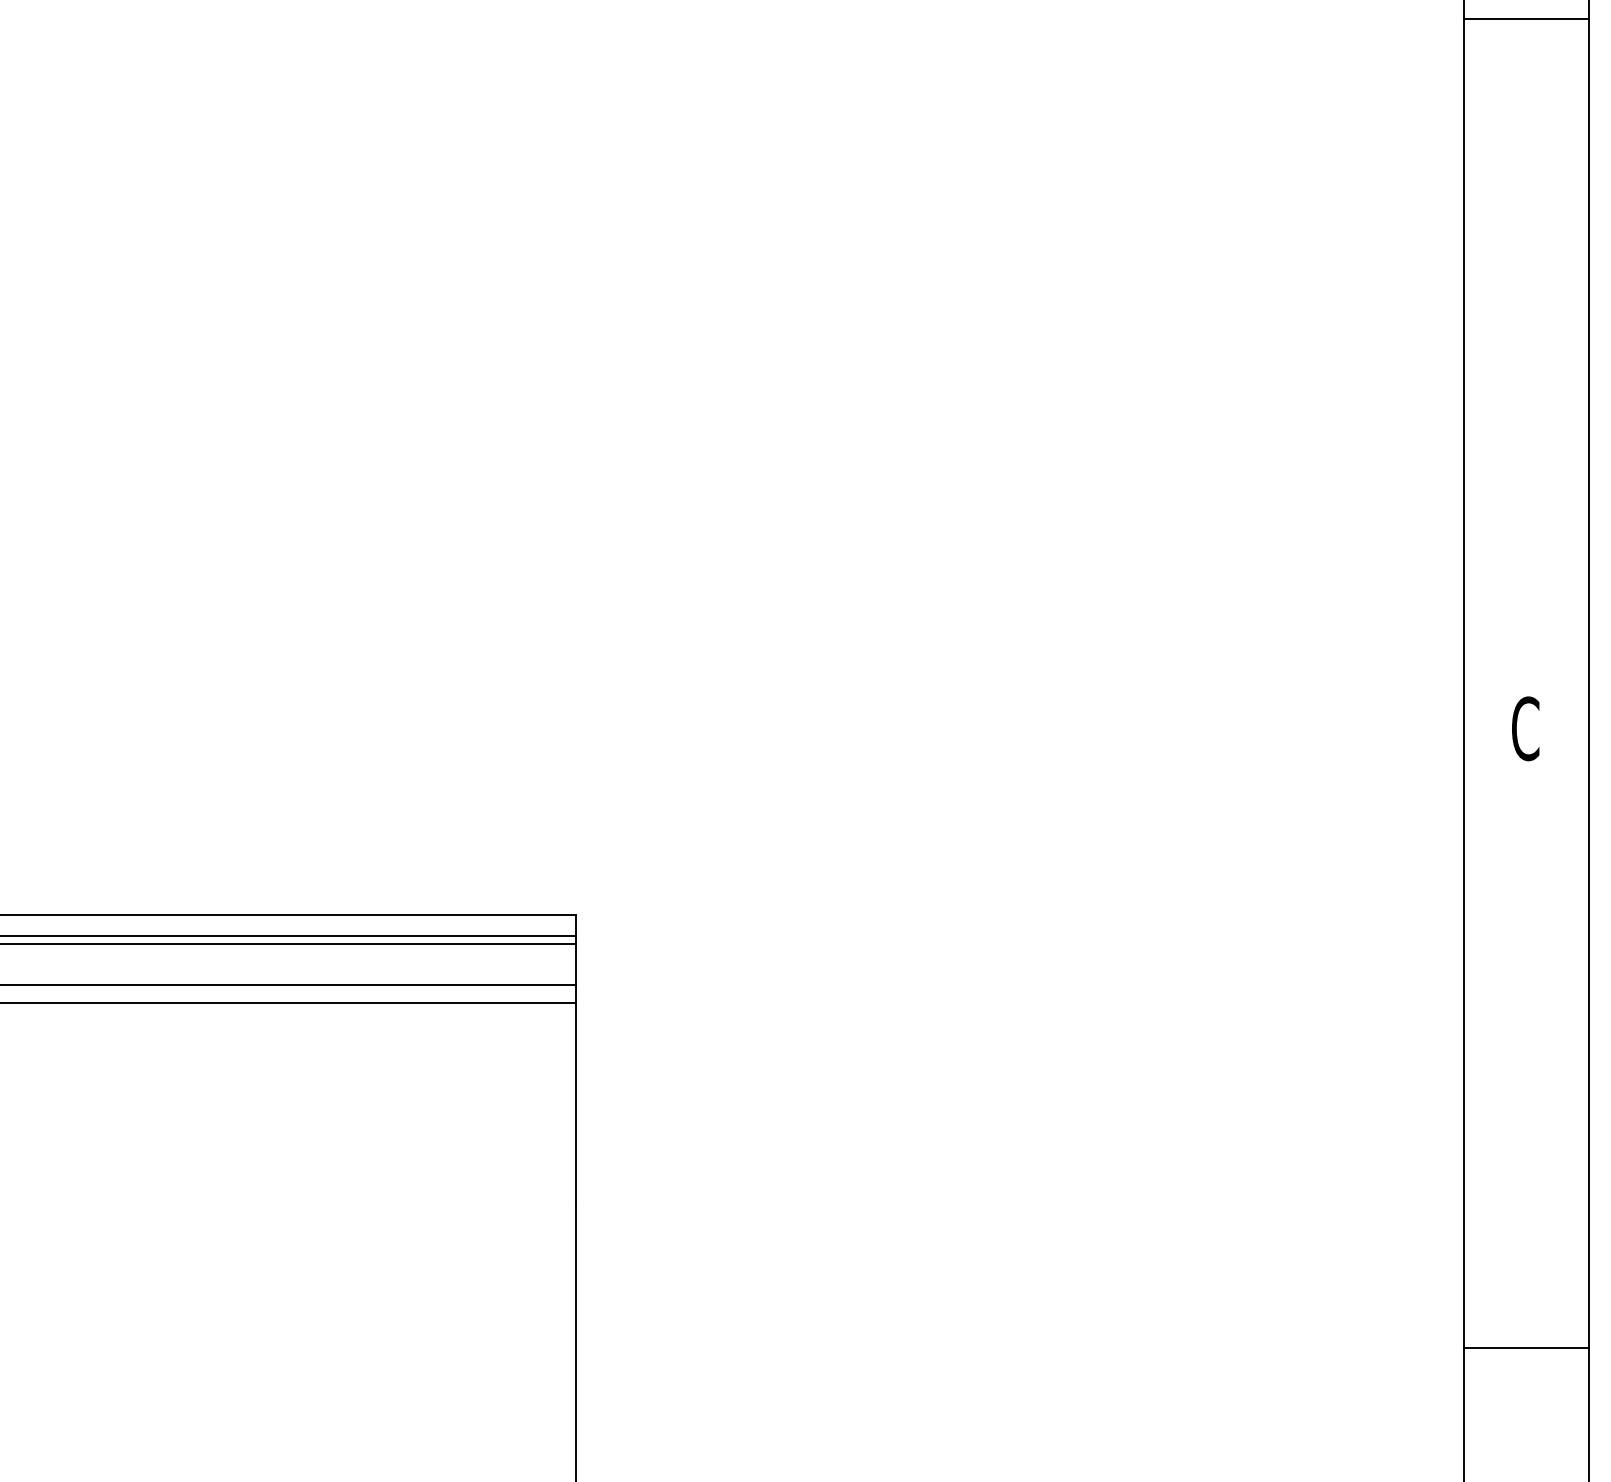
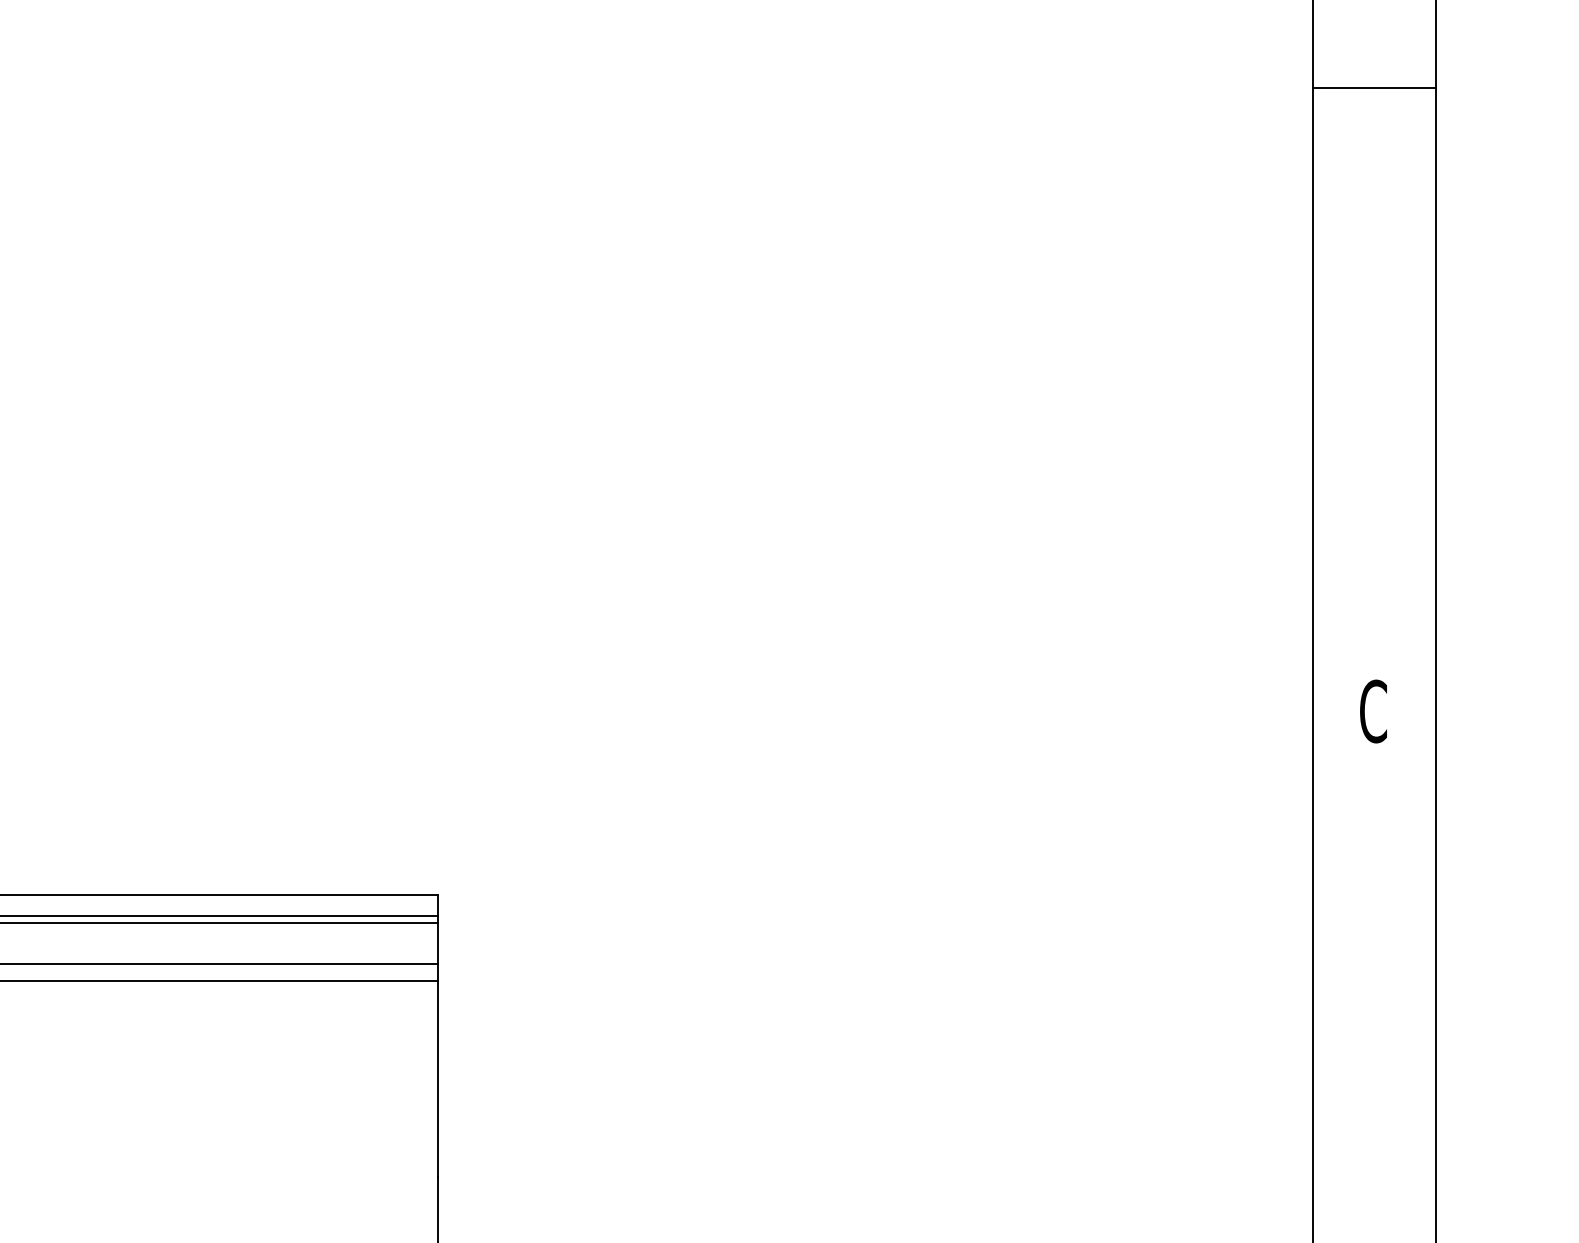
line: (1525, 19) -> (1373, 88), moved

